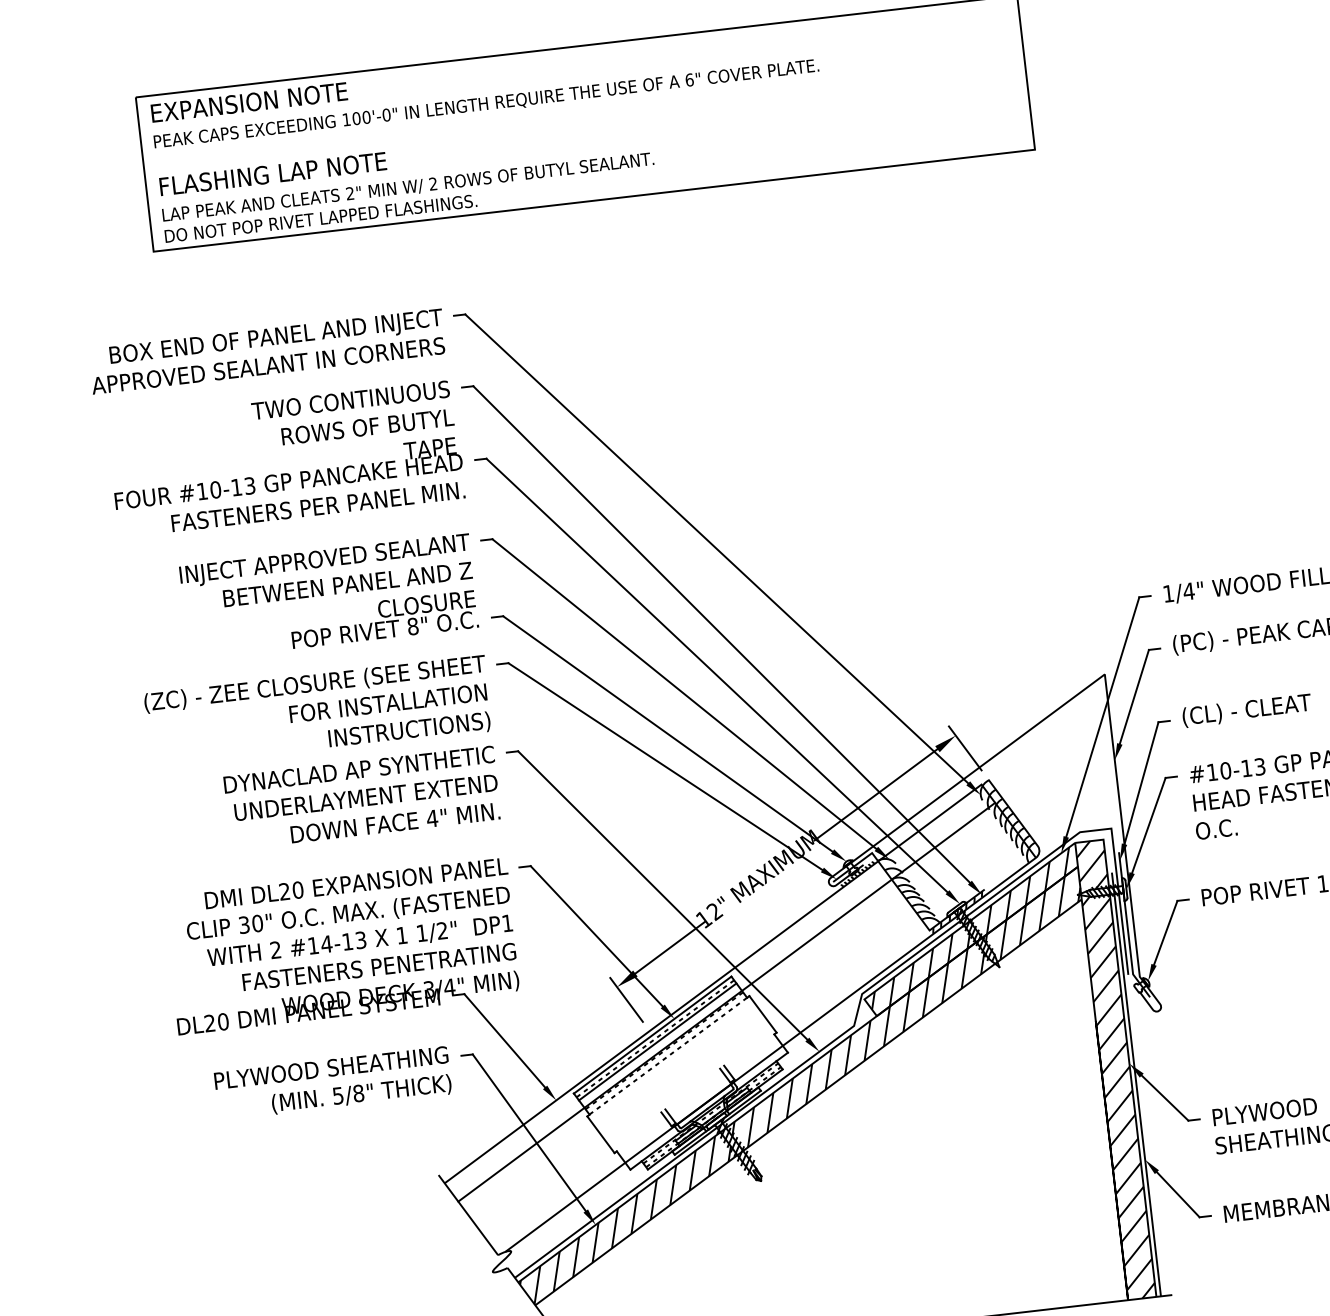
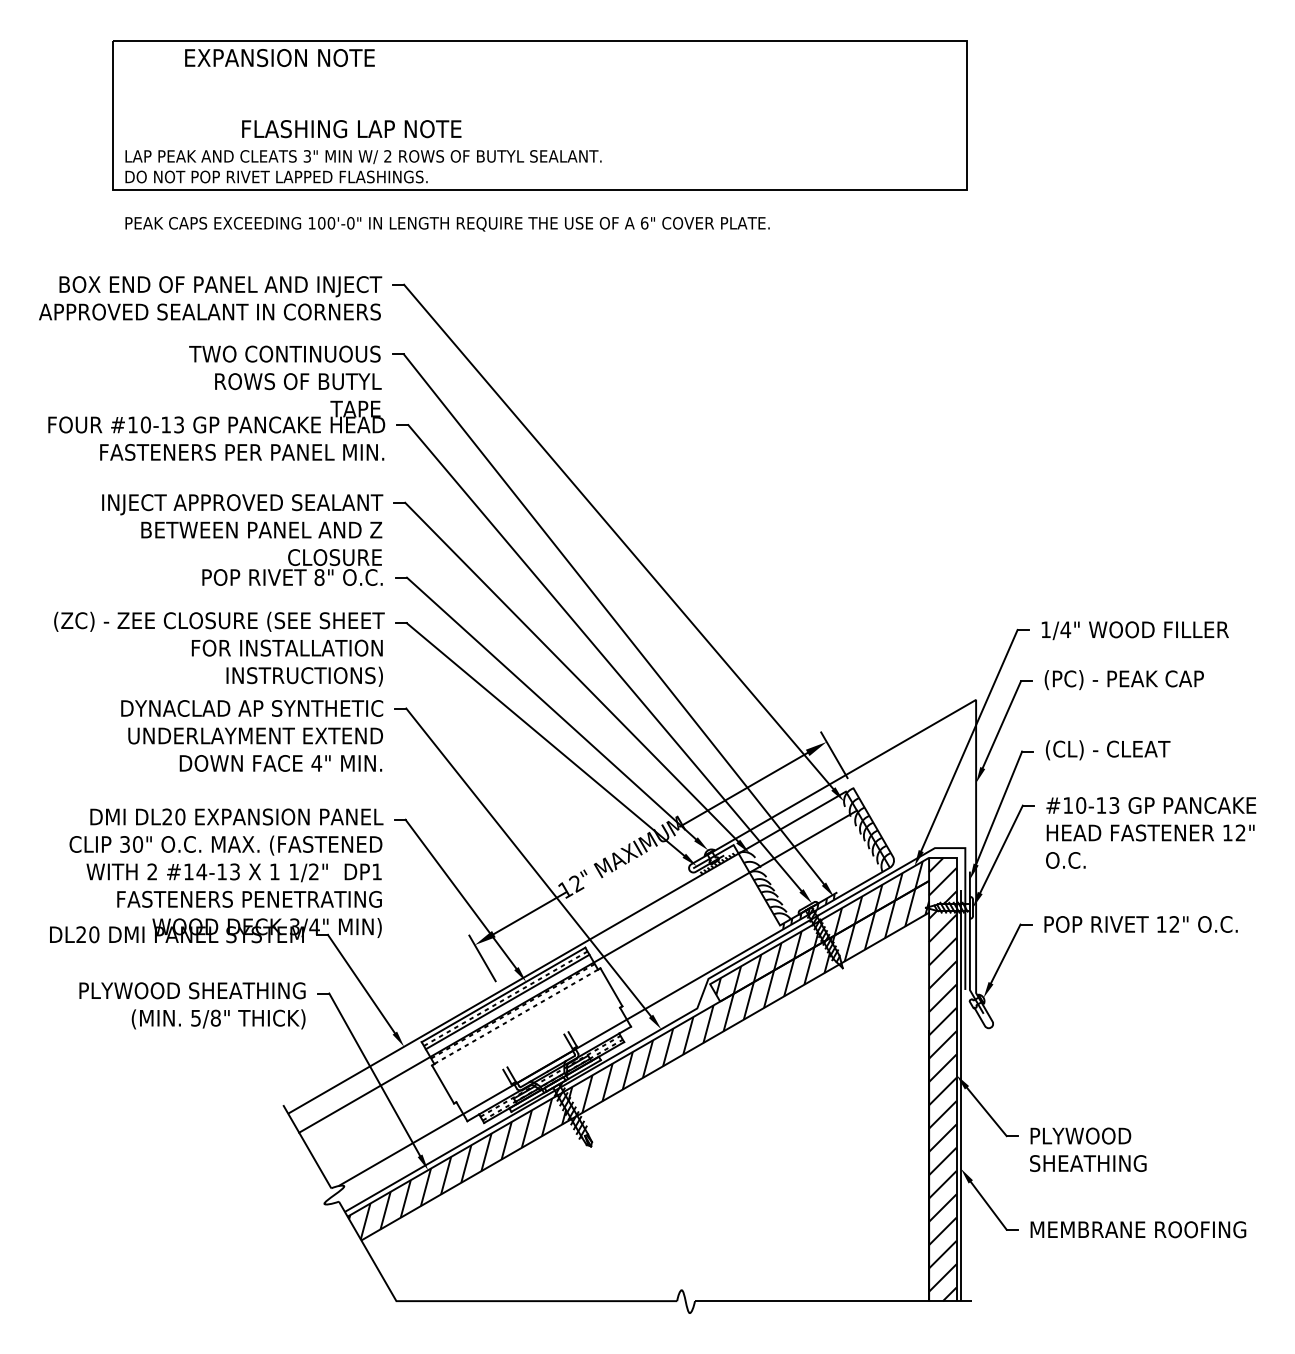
text: (248, 102) -> (279, 57), moved
text: (486, 104) -> (447, 224), moved
text: (272, 174) -> (351, 129), moved
text: (349, 193) -> (306, 156), 2" -> 3"

